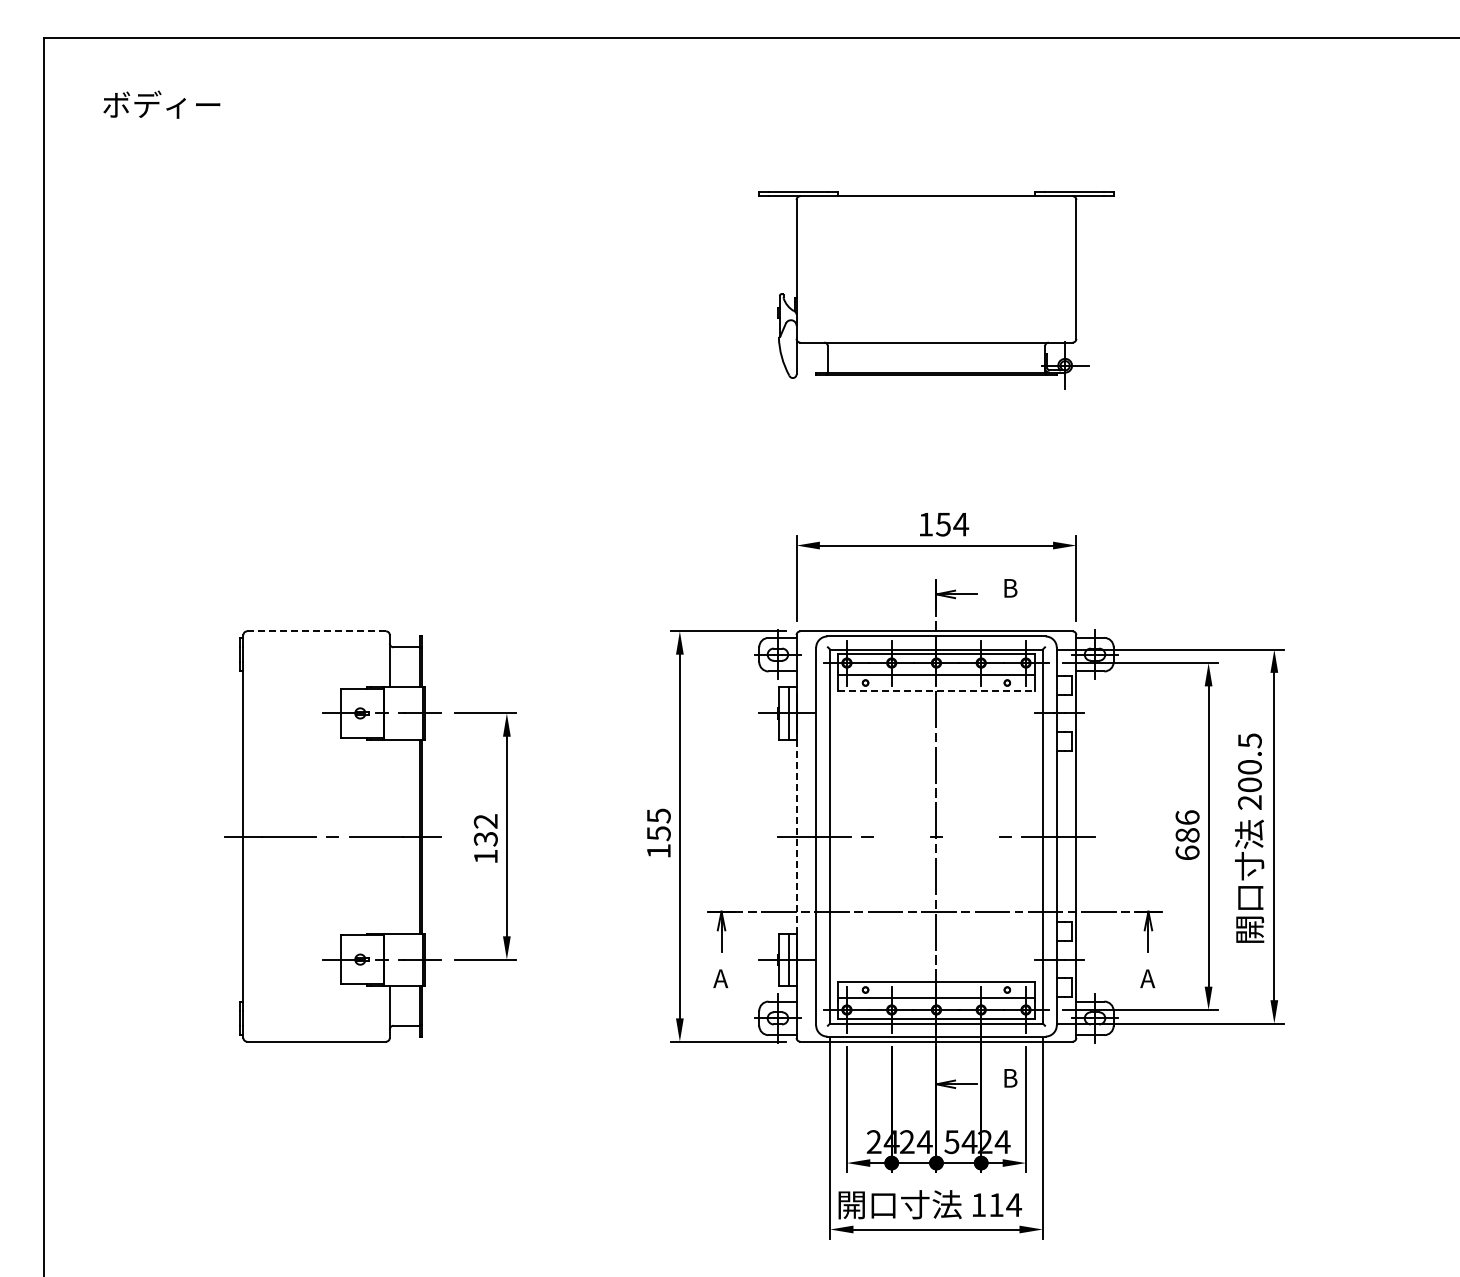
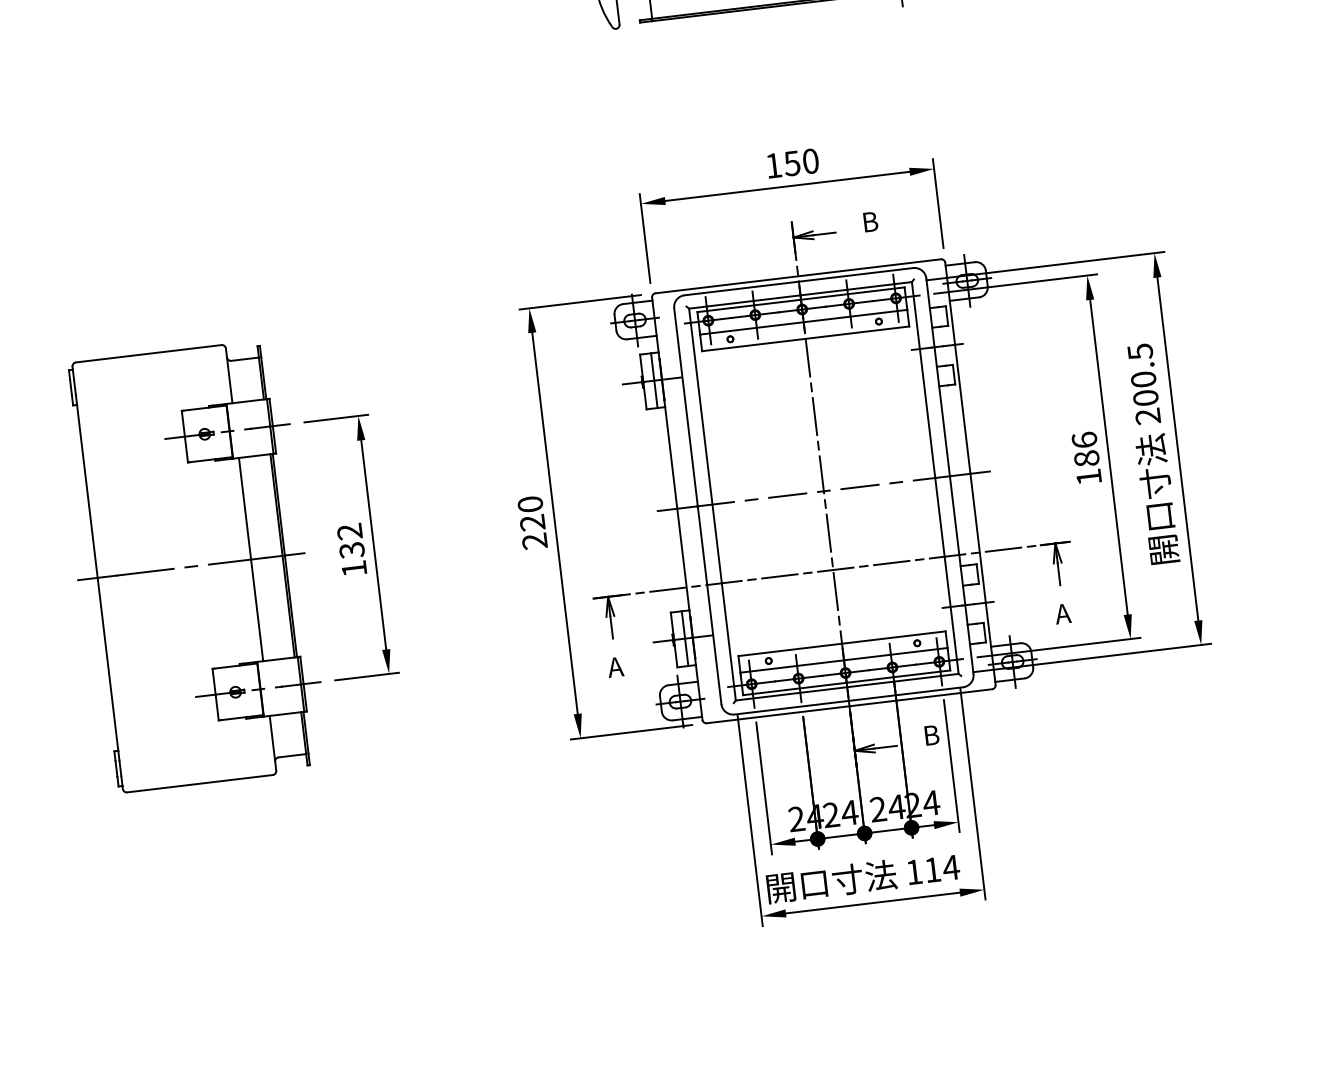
text: (961, 524) -> (811, 161), 154 -> 150
line: (316, 631) -> (148, 353), dashed -> solid
line: (936, 691) -> (805, 339), dashed -> solid
text: (658, 833) -> (532, 522), 155 -> 220
line: (389, 836) -> (250, 559), added
line: (796, 836) -> (677, 508), dashed -> solid
line: (901, 836) -> (787, 495), added
line: (970, 836) -> (859, 487), added
text: (1187, 852) -> (1088, 476), 686 -> 186
text: (951, 1142) -> (877, 809), 54 -> 24

